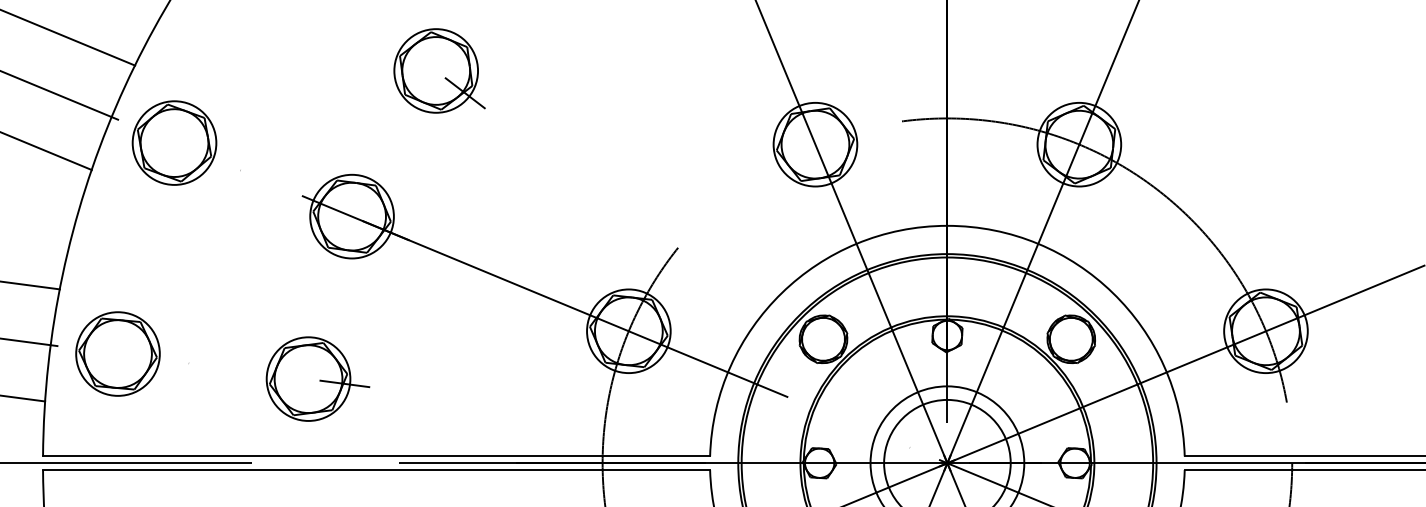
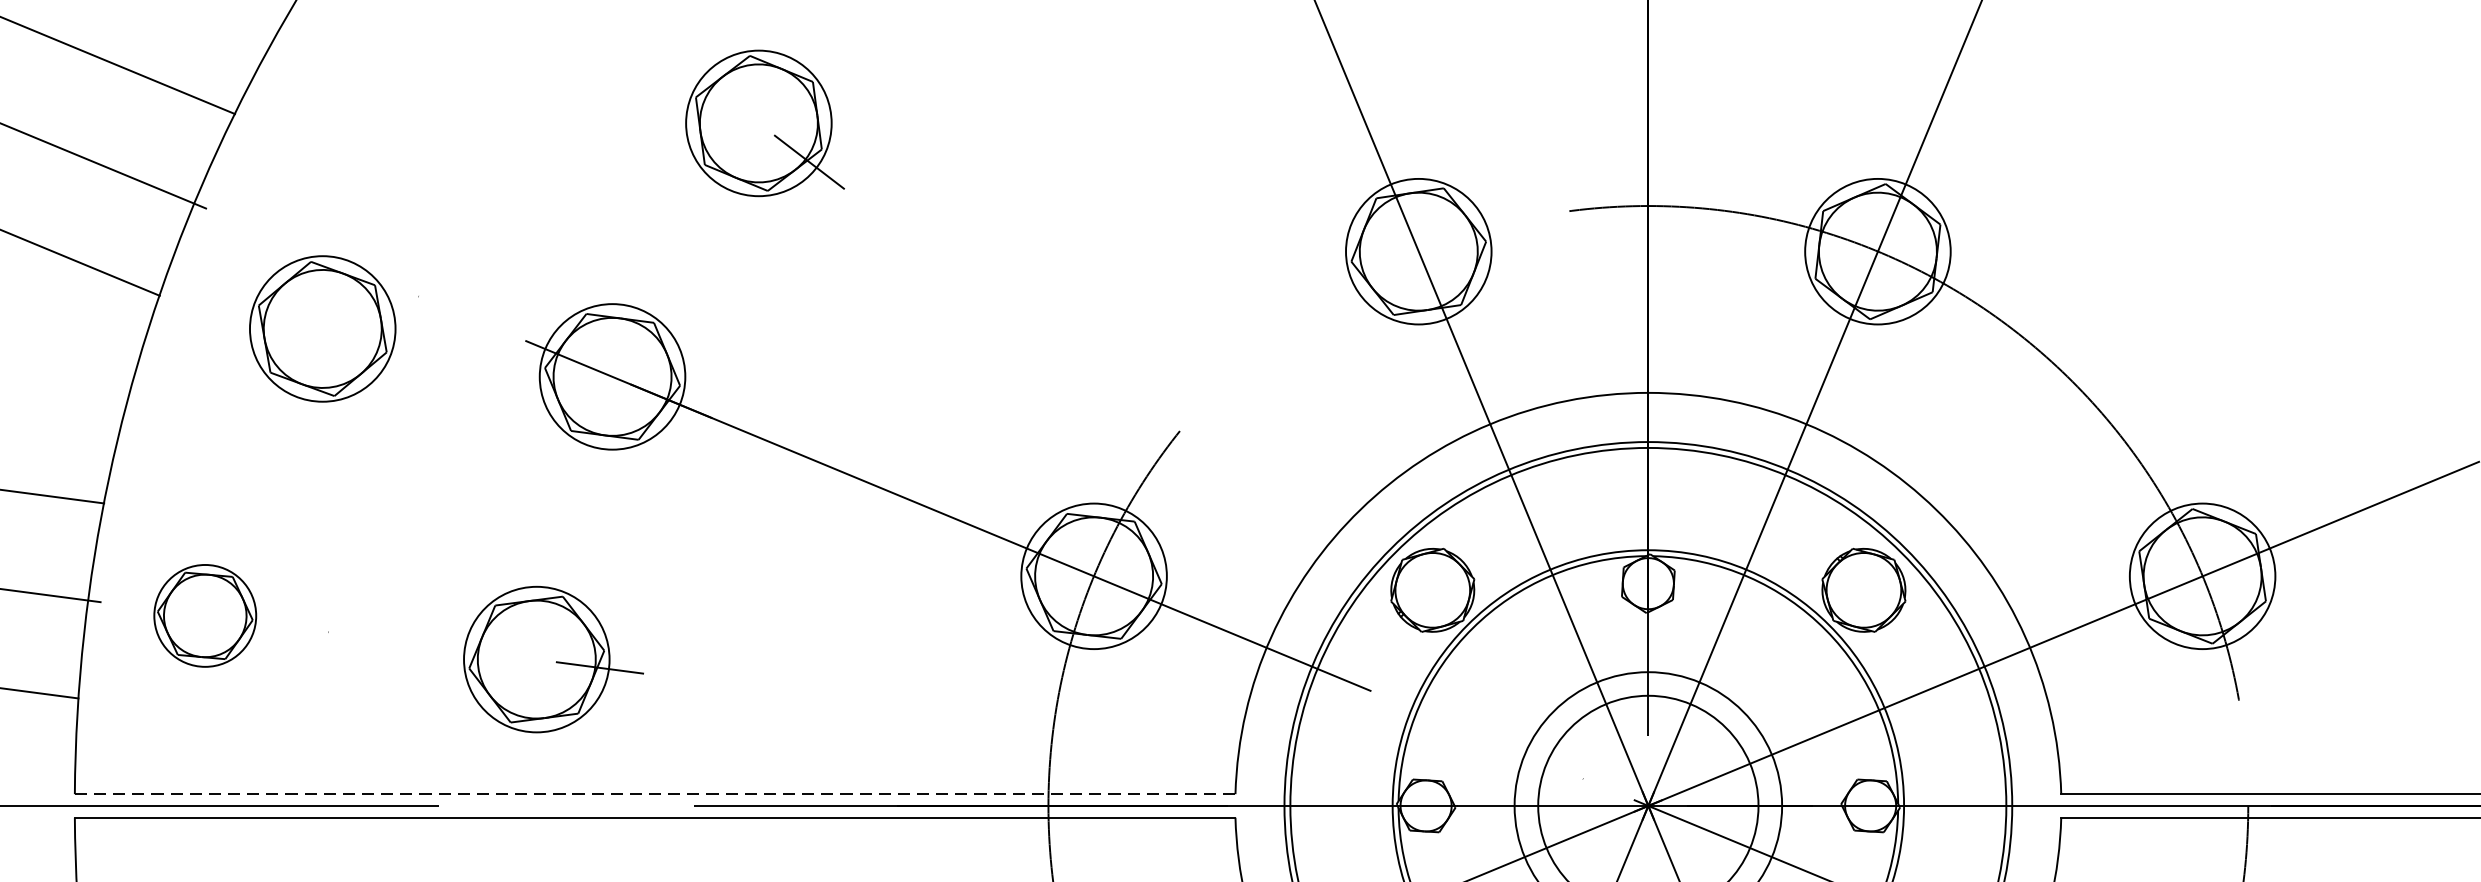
part: (174, 142) -> (322, 327), moved
part: (117, 353) -> (204, 614), size x0.7
line: (376, 456) -> (655, 794), solid -> dashed

